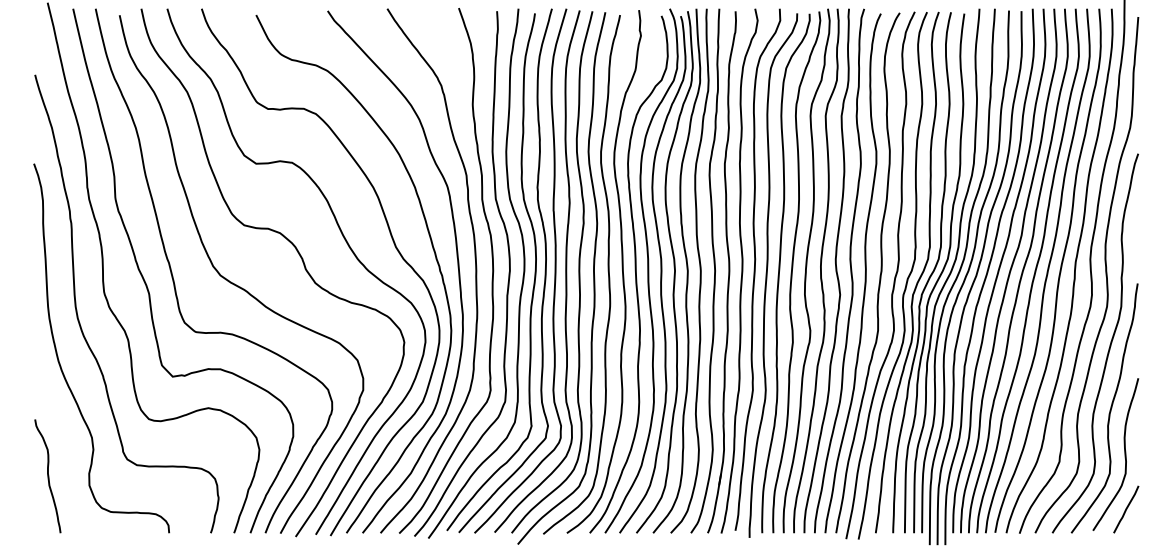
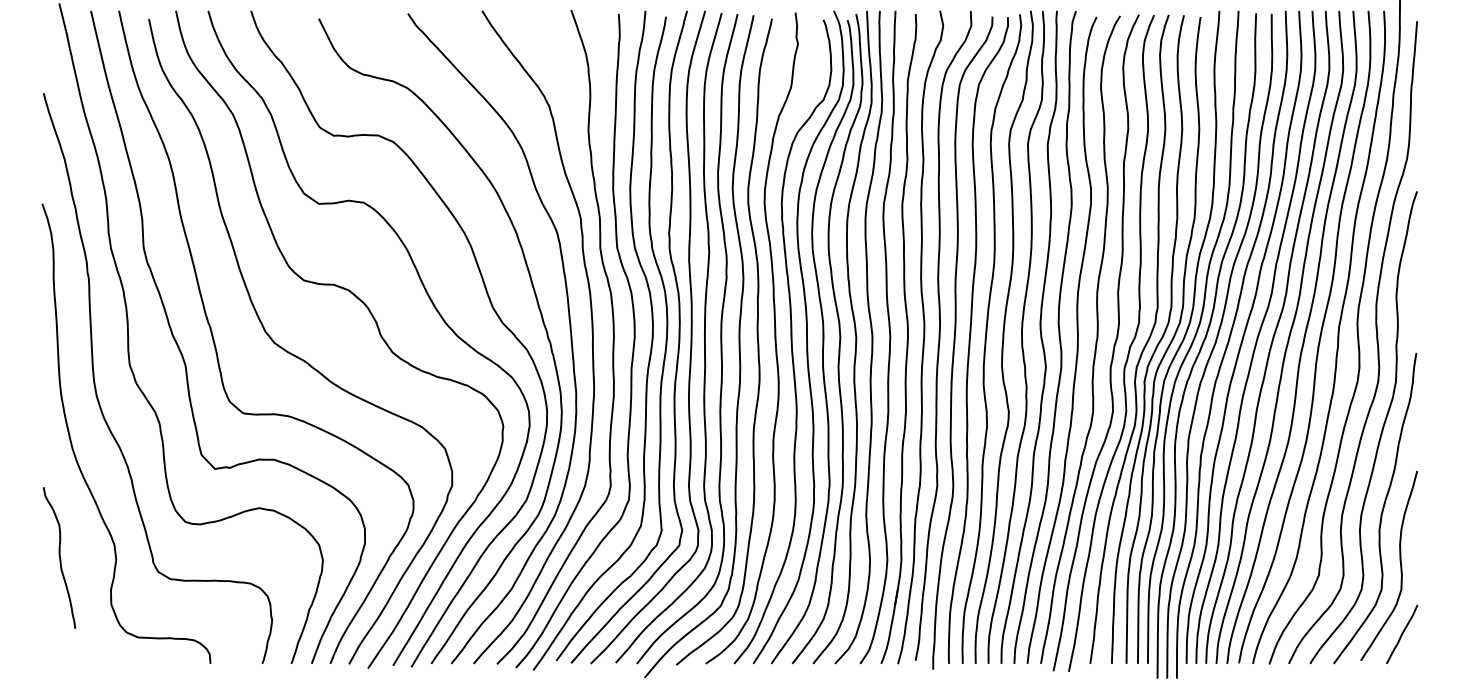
curve: (47, 475) -> (59, 557), moved

